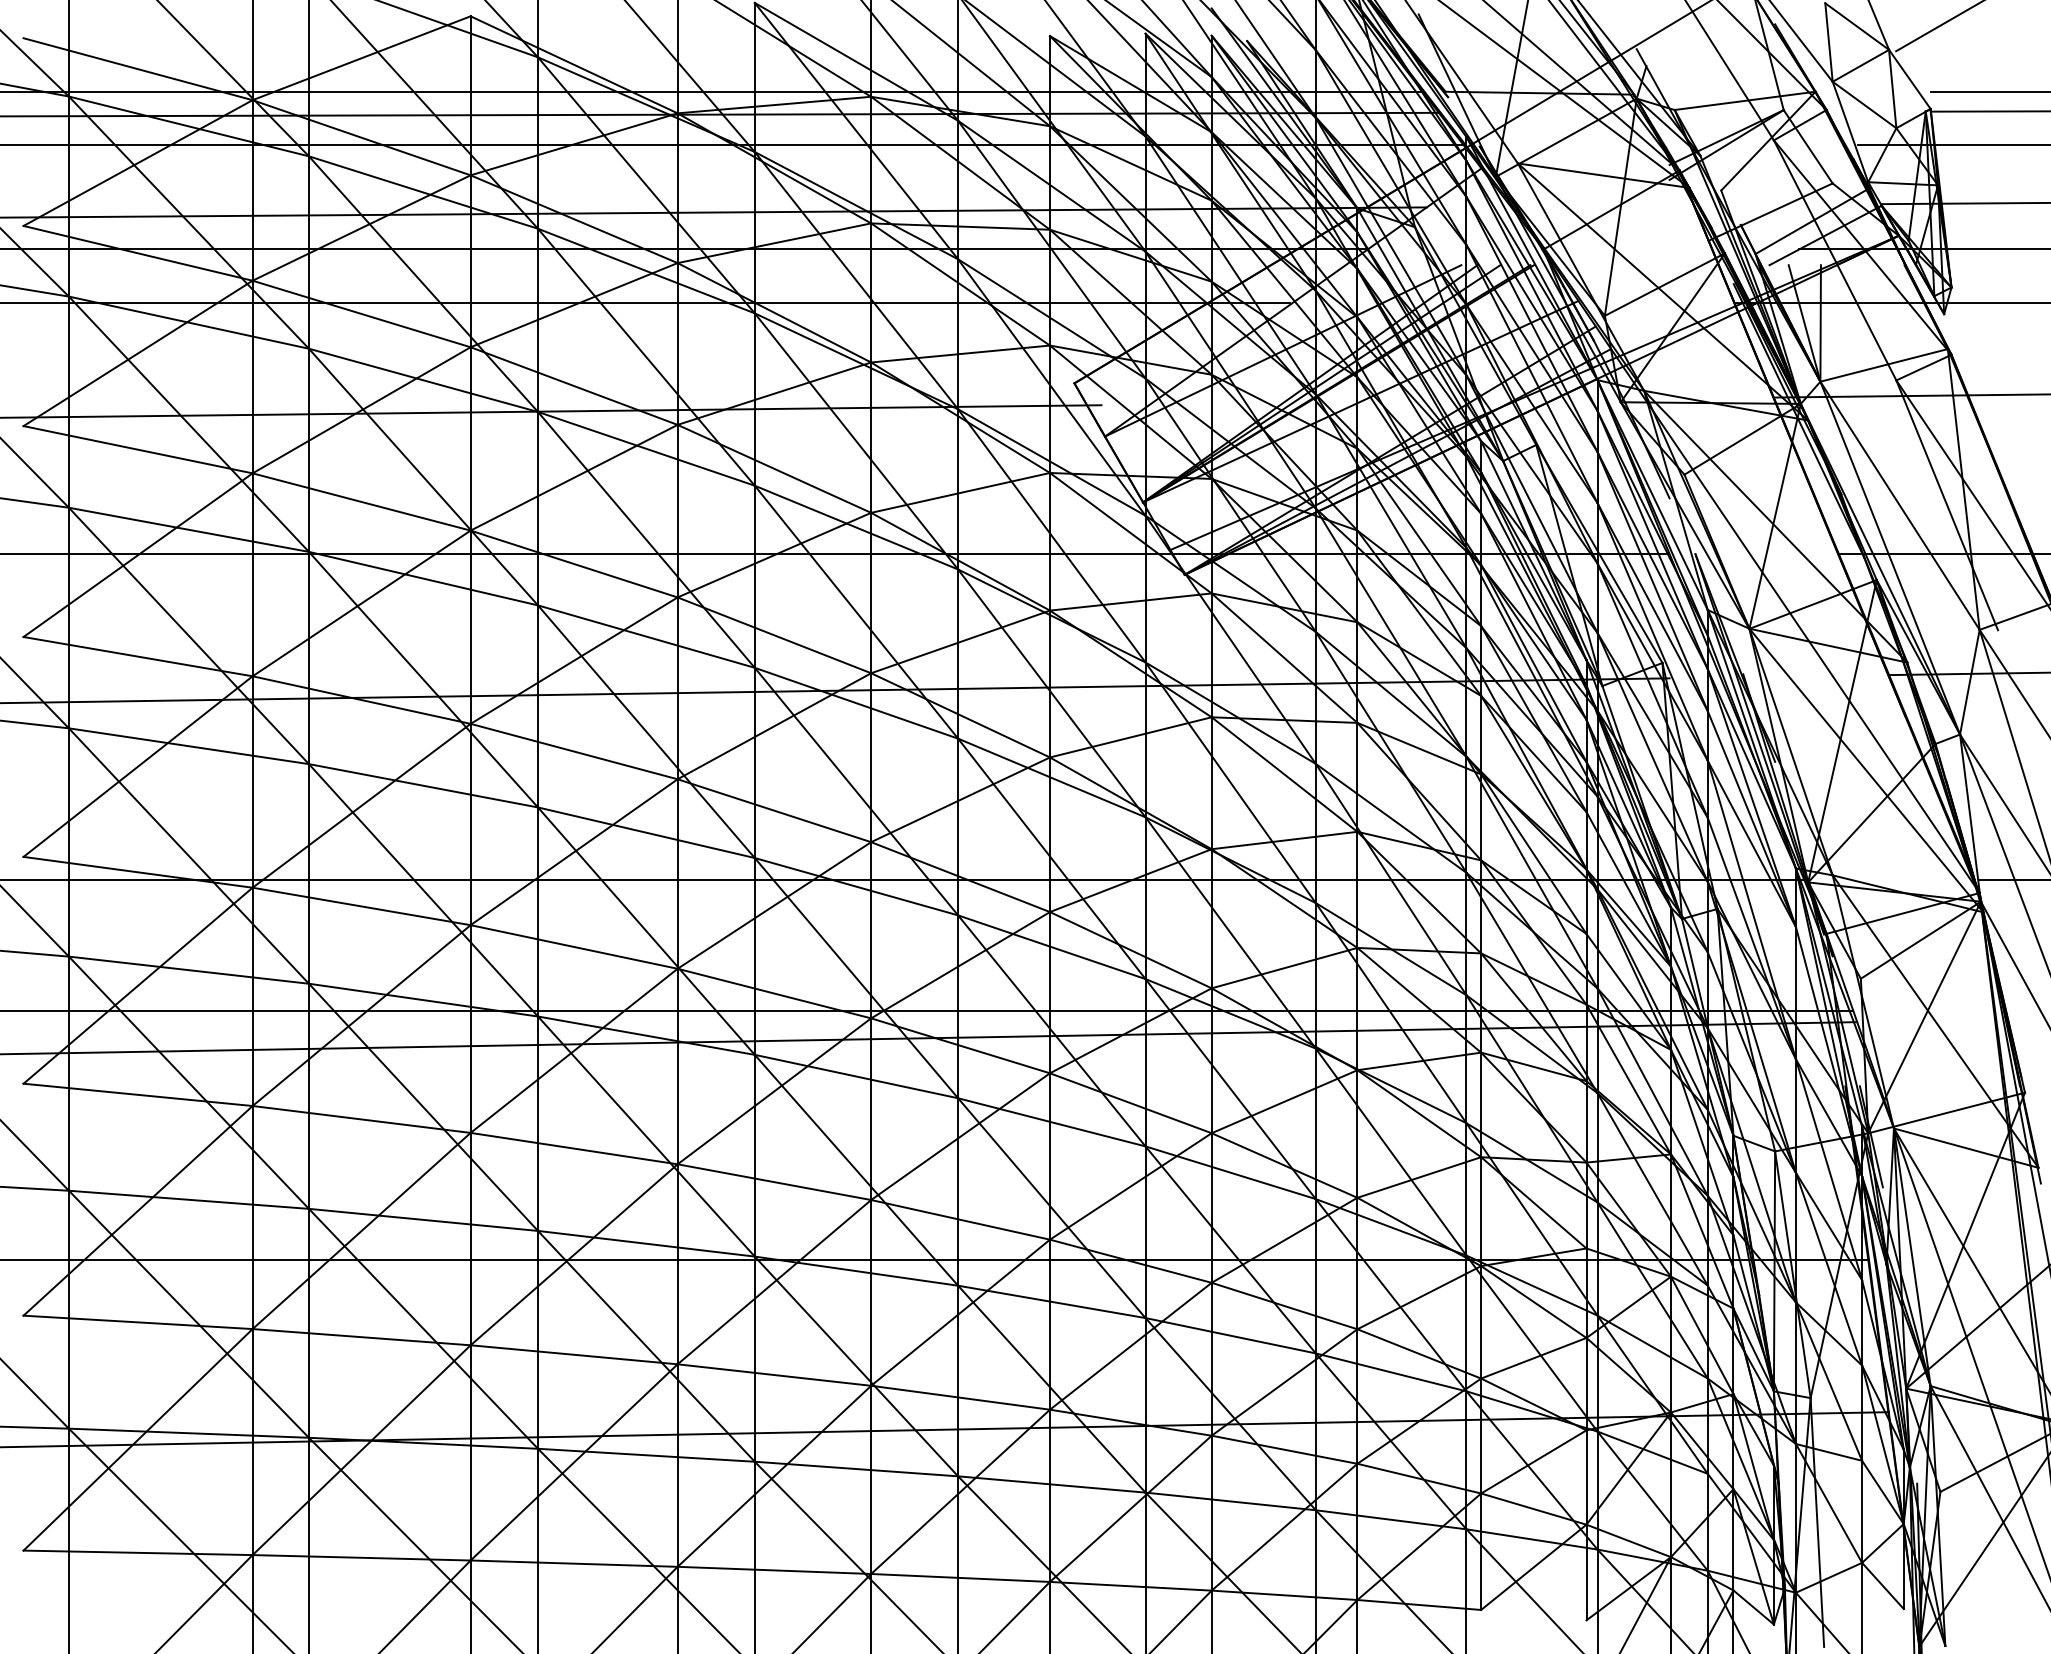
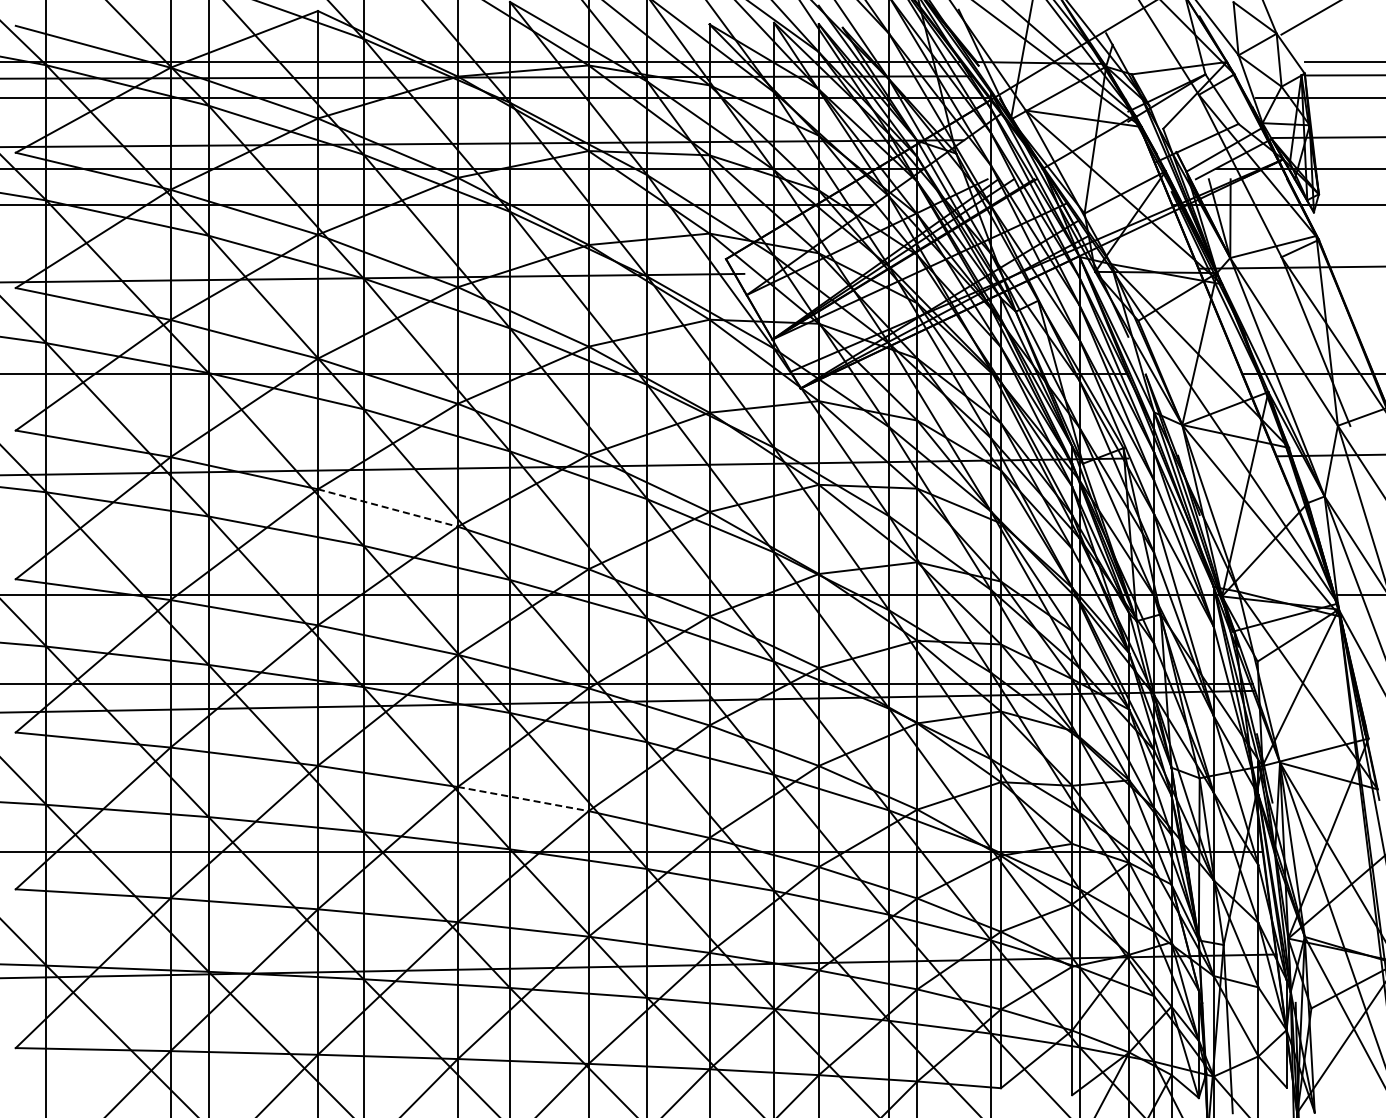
line: (574, 752) -> (388, 508), solid -> dashed
line: (774, 1182) -> (523, 799), solid -> dashed

